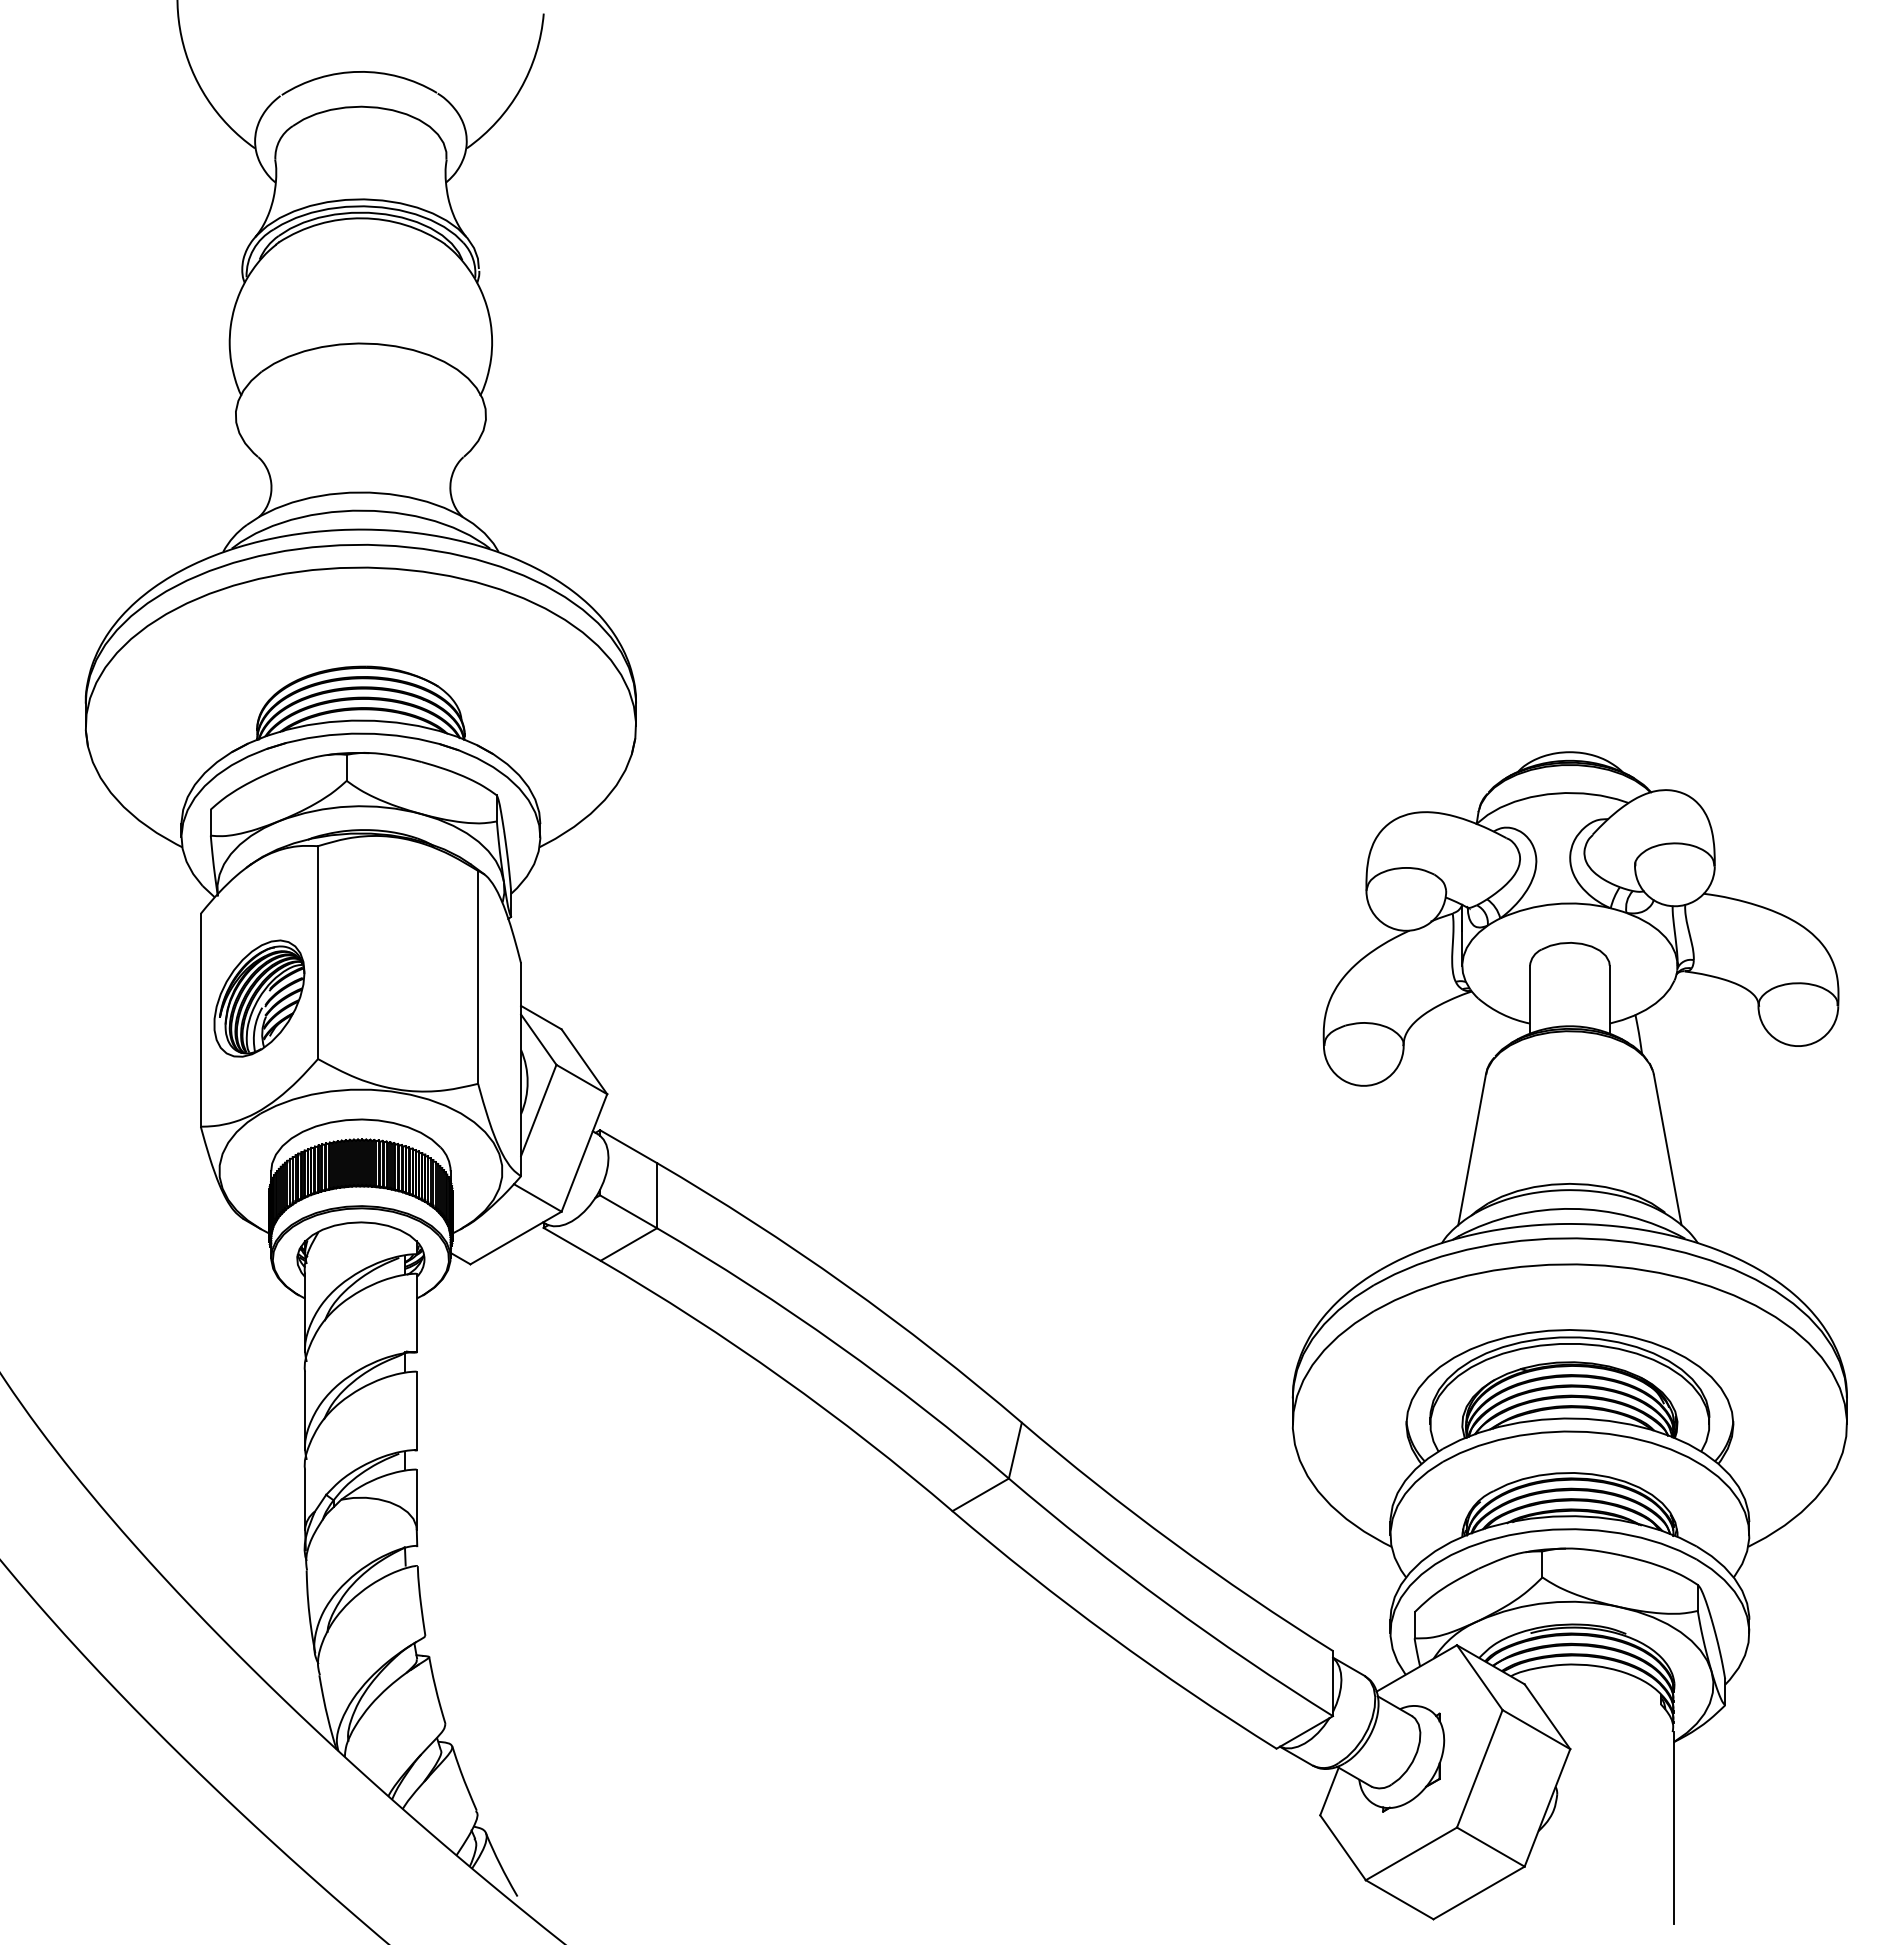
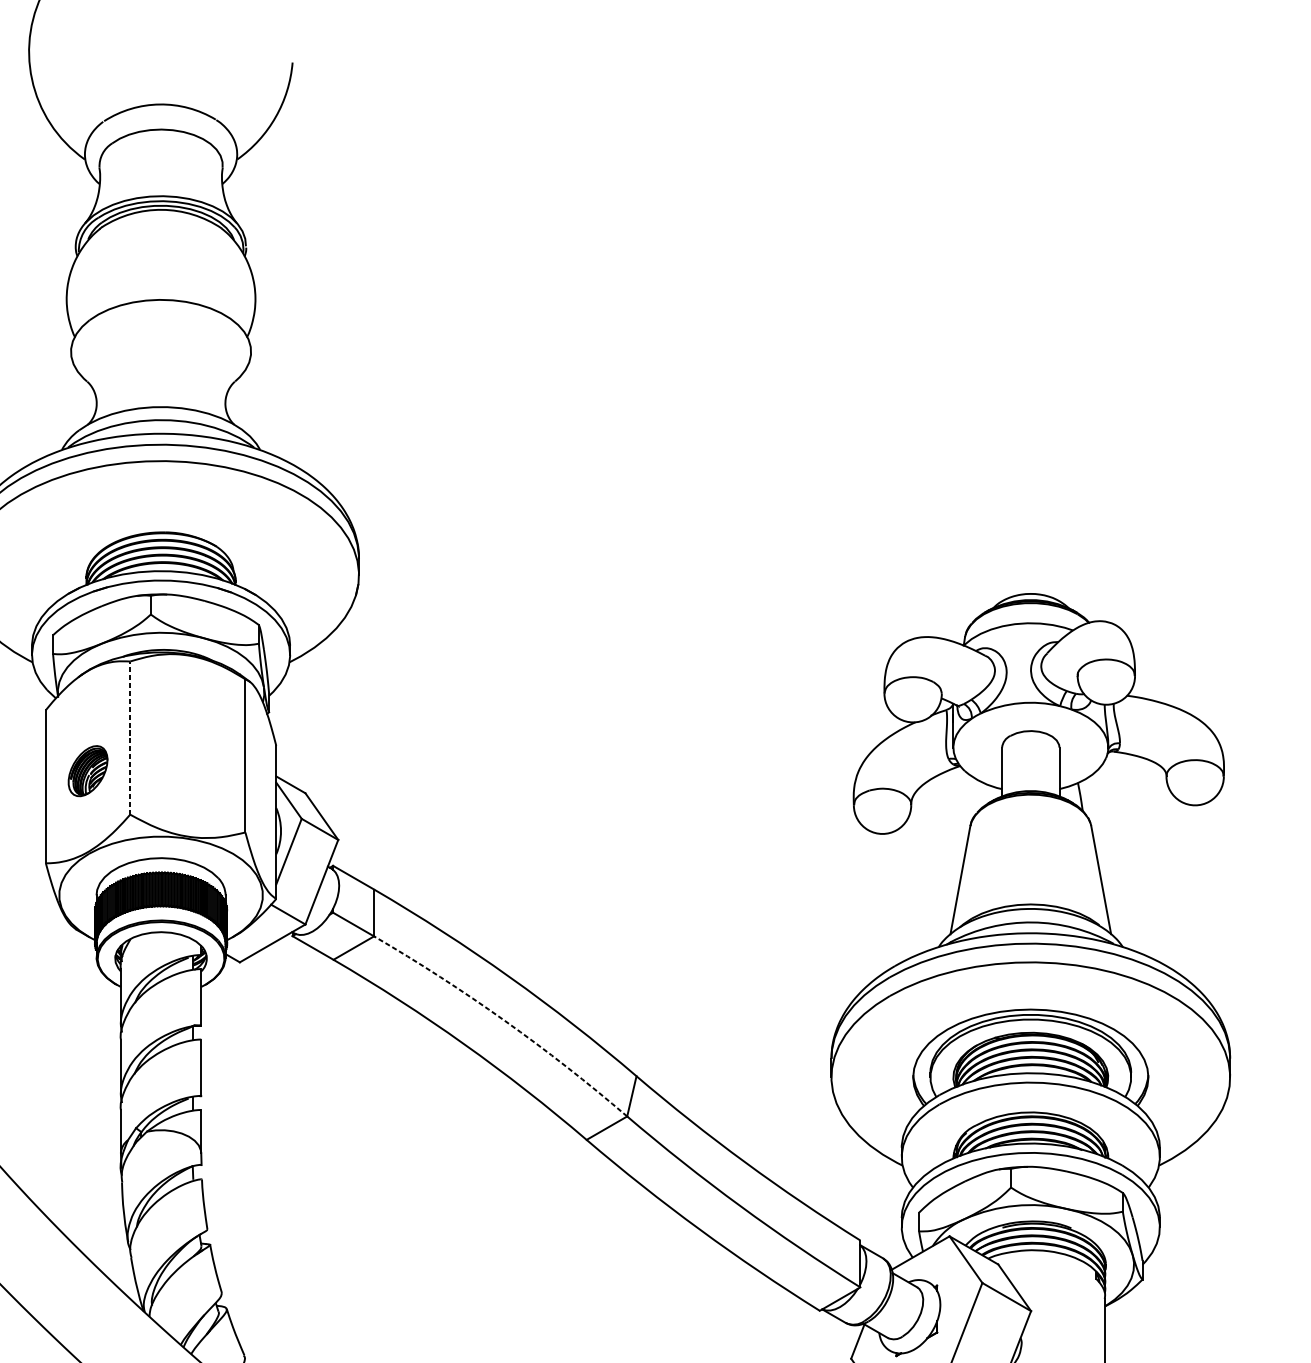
line: (318, 952) -> (130, 738), solid -> dashed
part: (259, 998) -> (88, 771), size x0.6
arc: (838, 1345) -> (504, 1020), solid -> dashed

